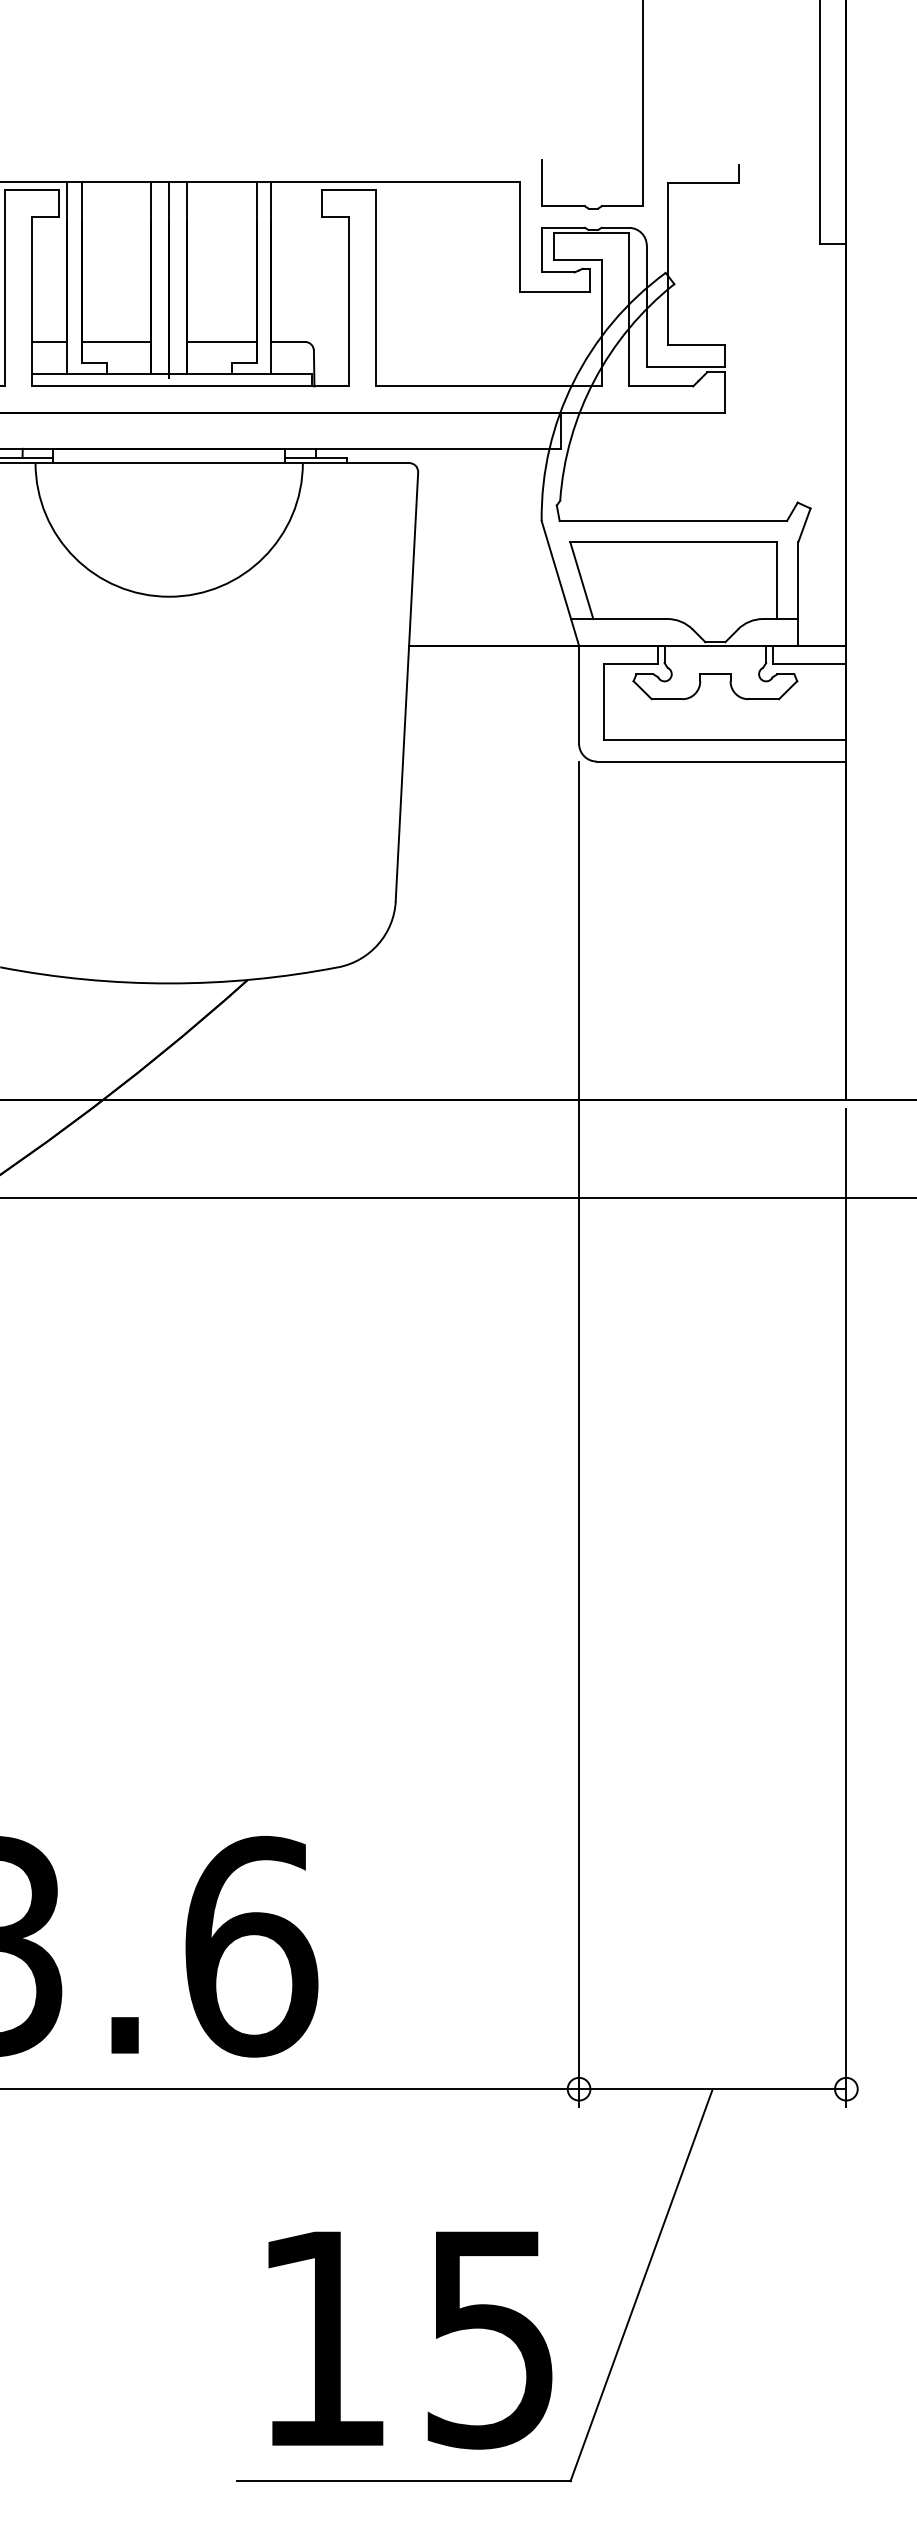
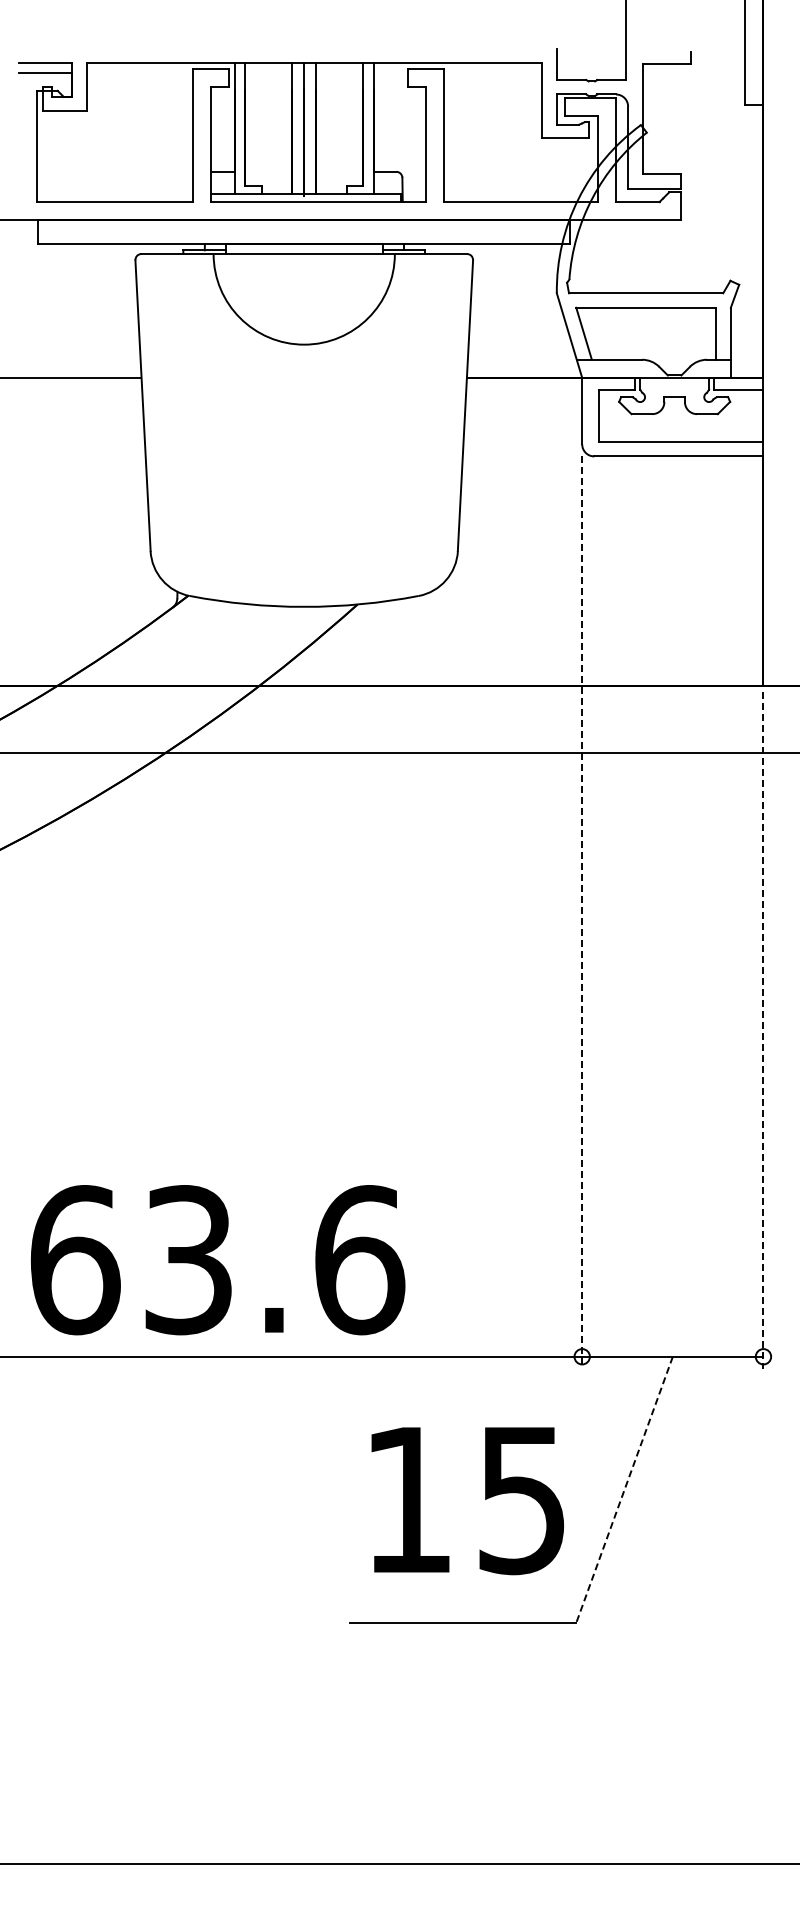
line: (116, 341) -> (268, 171), removed
line: (221, 341) -> (339, 171), removed
line: (579, 1435) -> (582, 913), solid -> dashed
line: (846, 1608) -> (763, 1030), solid -> dashed
line: (641, 2286) -> (624, 1490), solid -> dashed
text: (409, 2340) -> (467, 1501), moved

